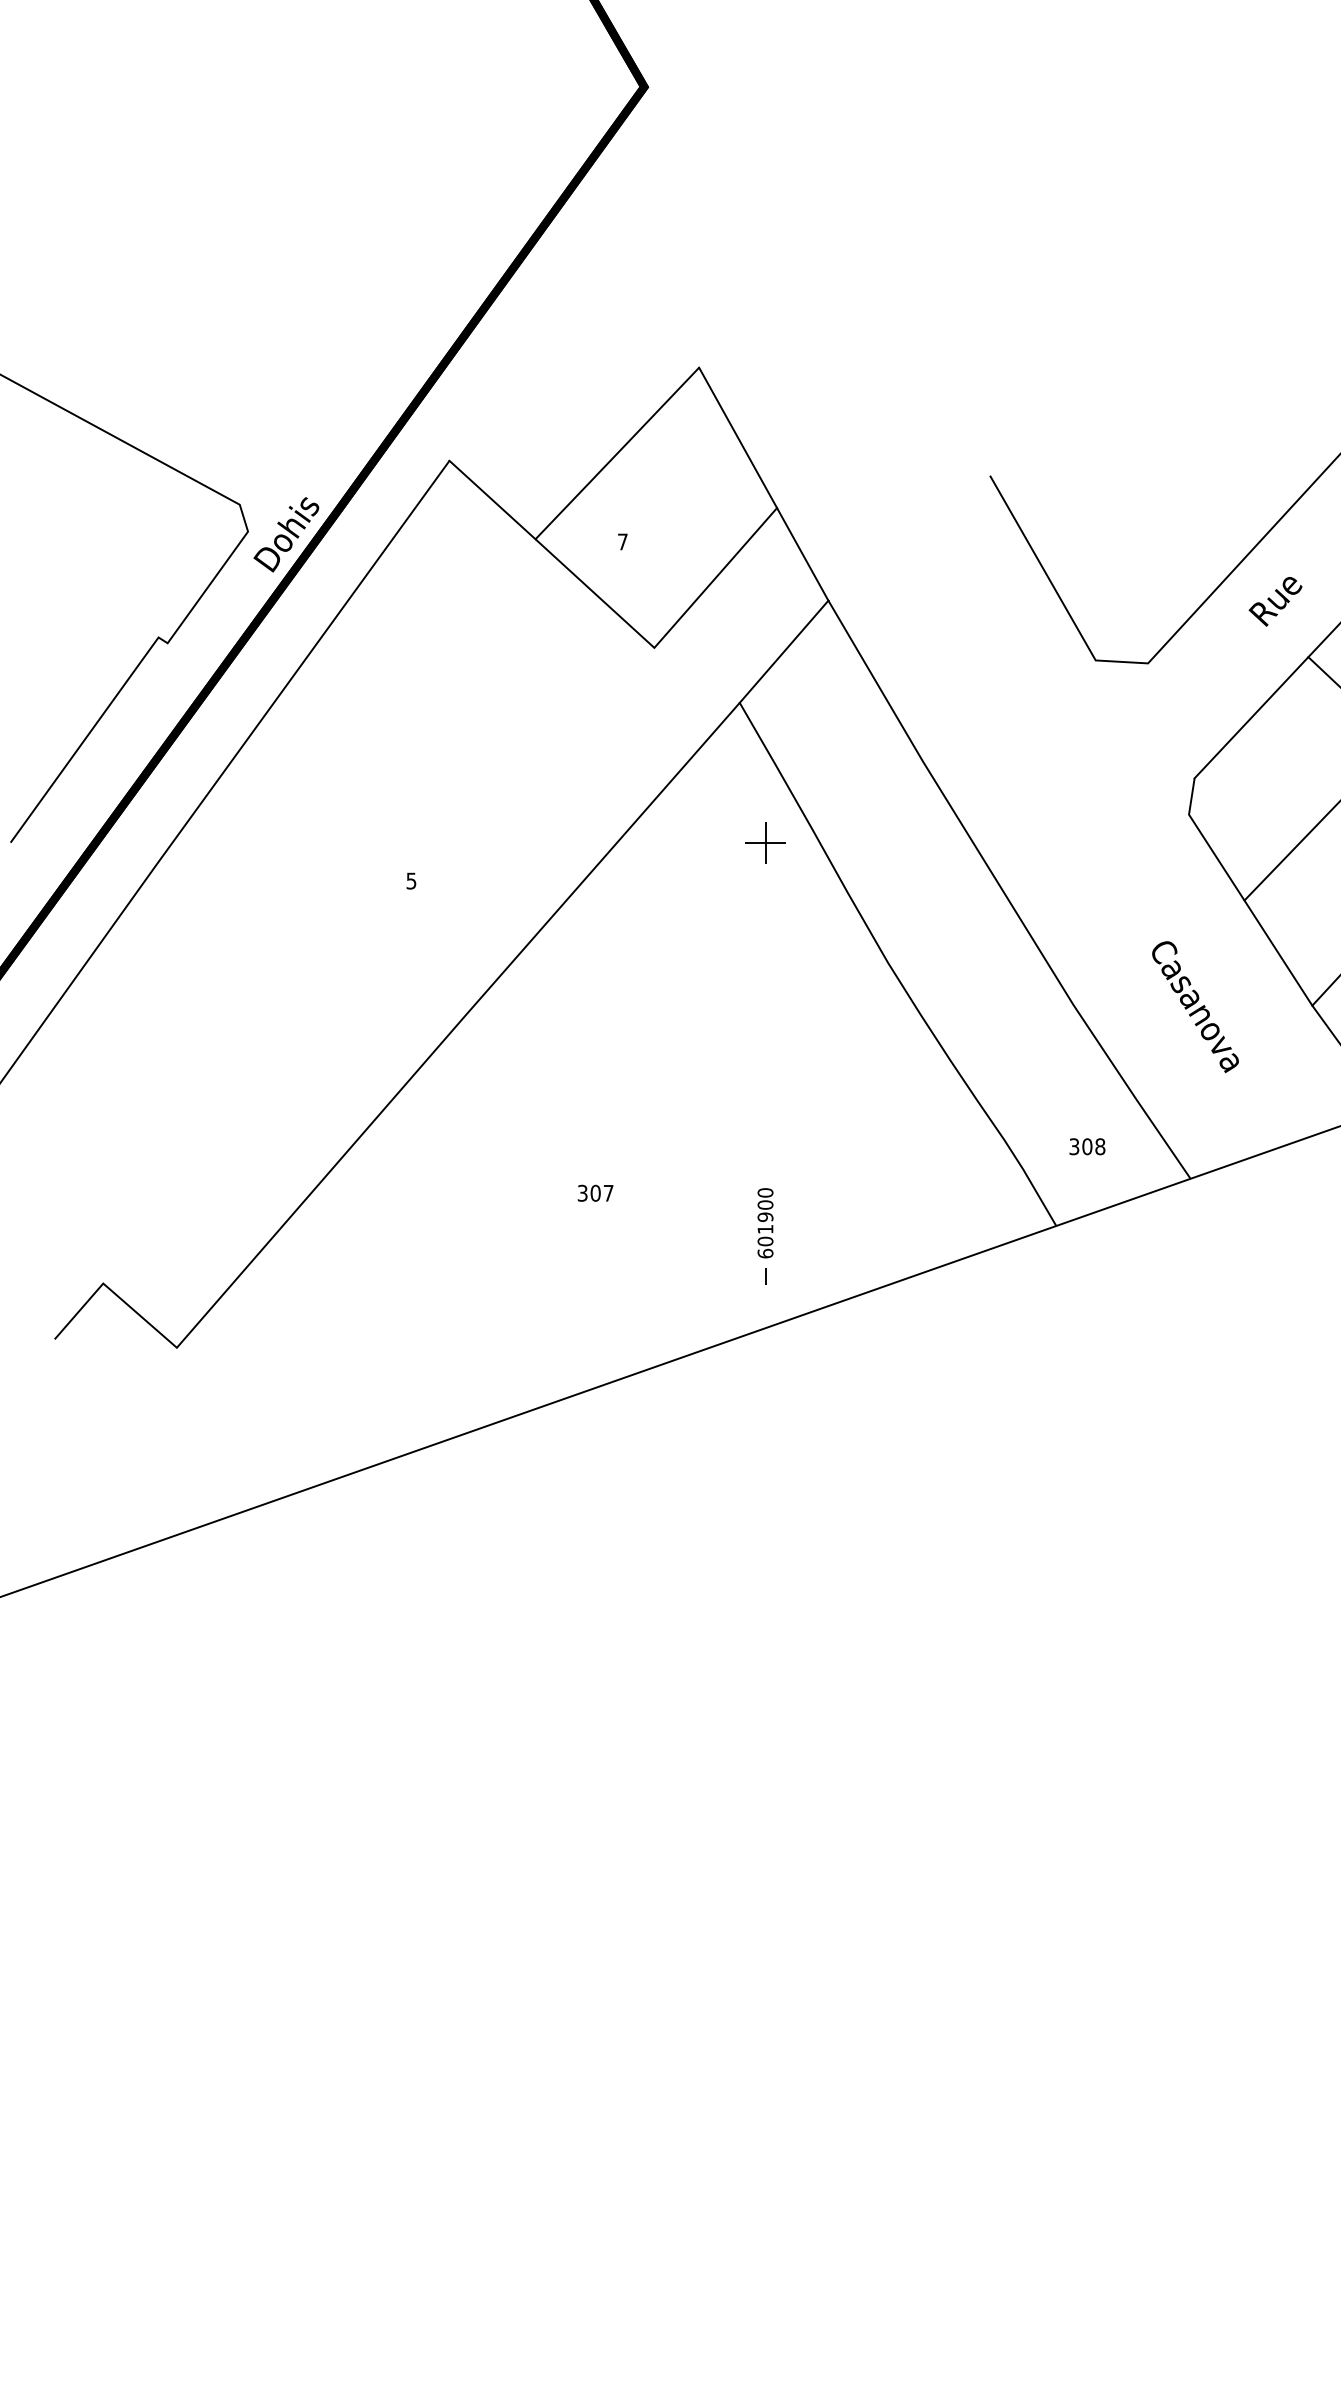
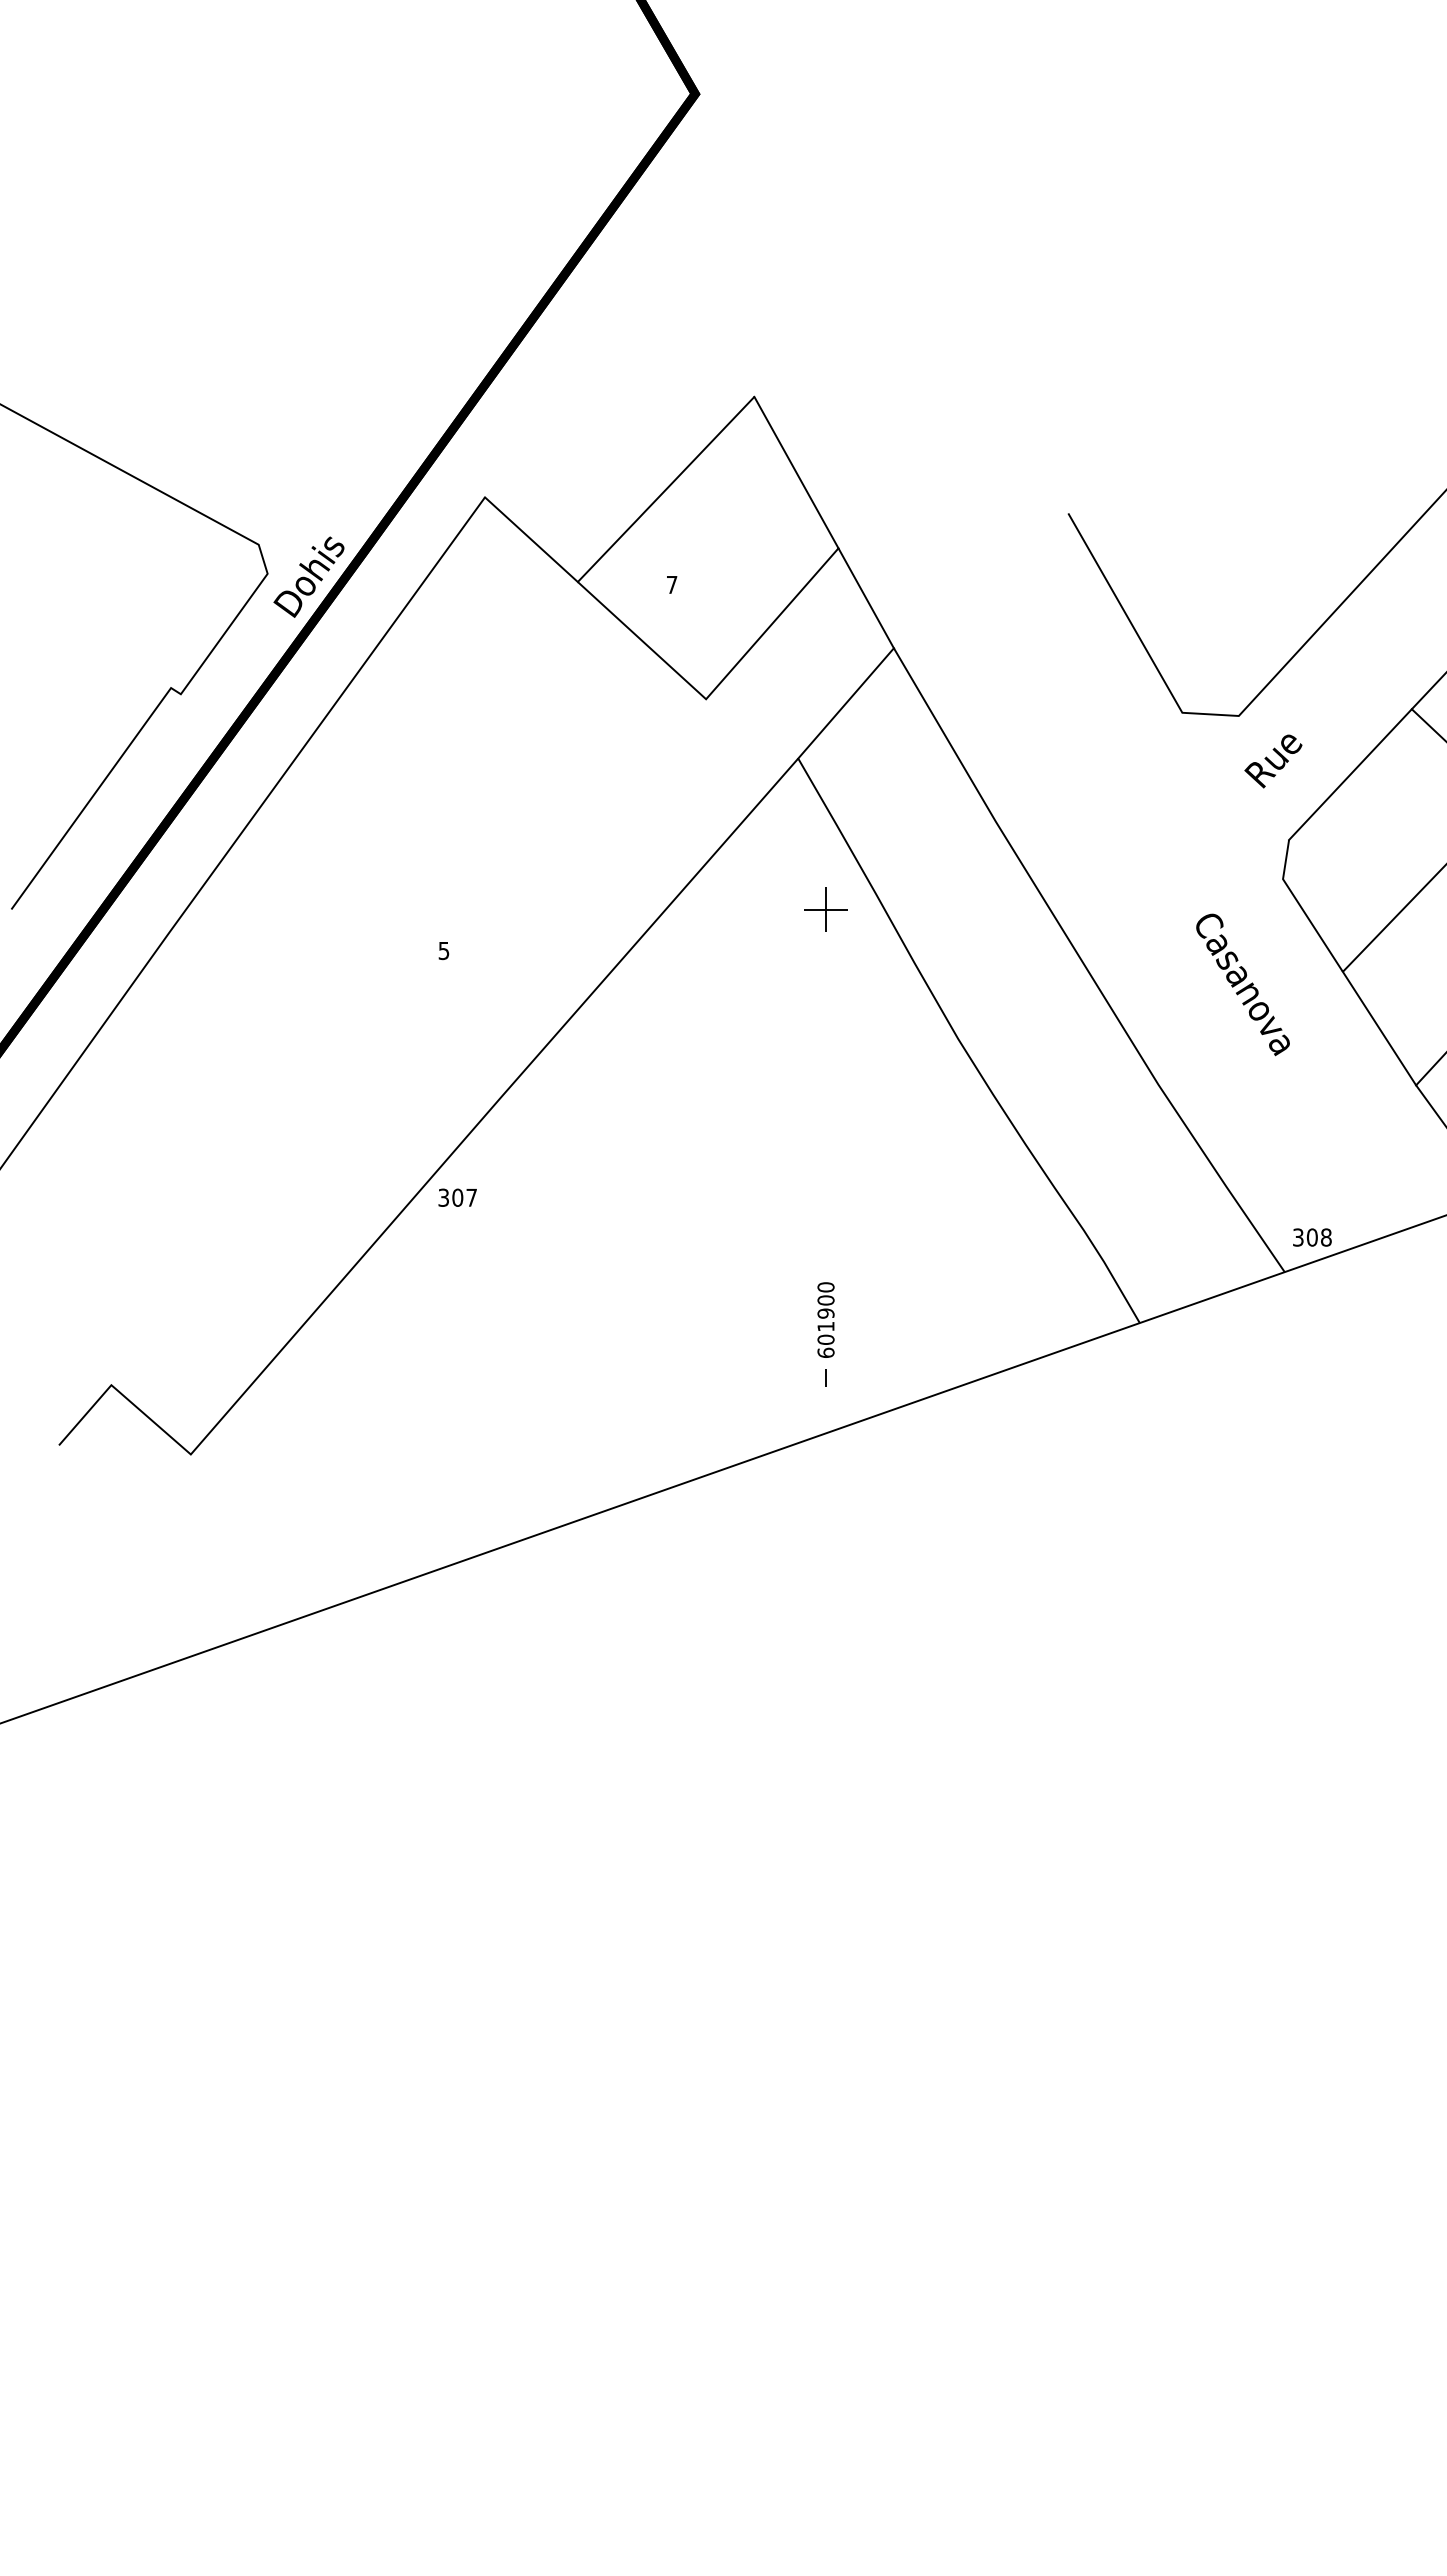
text: (1275, 601) -> (1273, 761), moved
text: (1195, 1006) -> (1242, 984), moved
text: (1087, 1146) -> (1312, 1237), moved
text: (595, 1193) -> (457, 1197), moved

